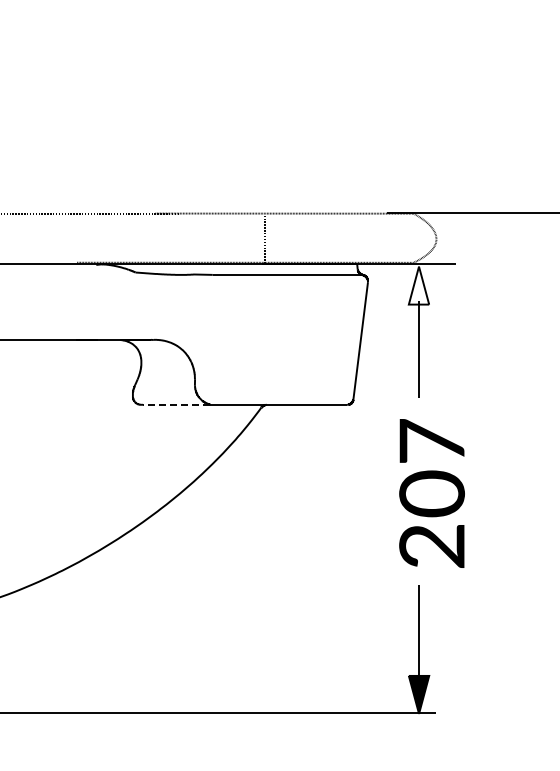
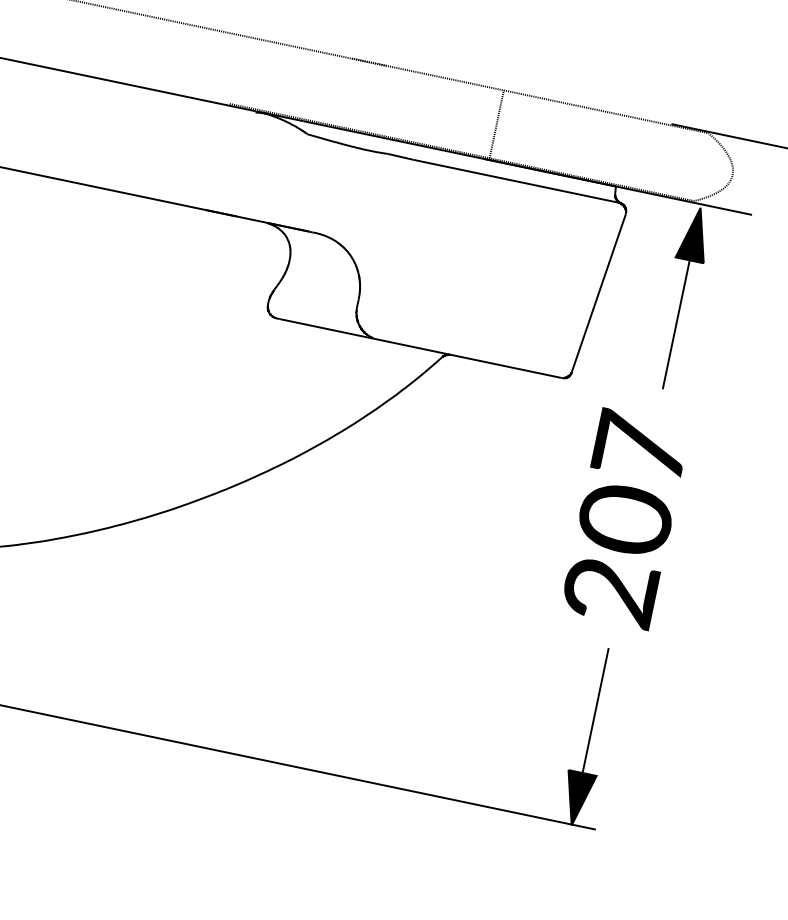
fill: (418, 285) -> (694, 233), added
line: (177, 404) -> (327, 328), dashed -> solid
text: (431, 493) -> (624, 518), moved

